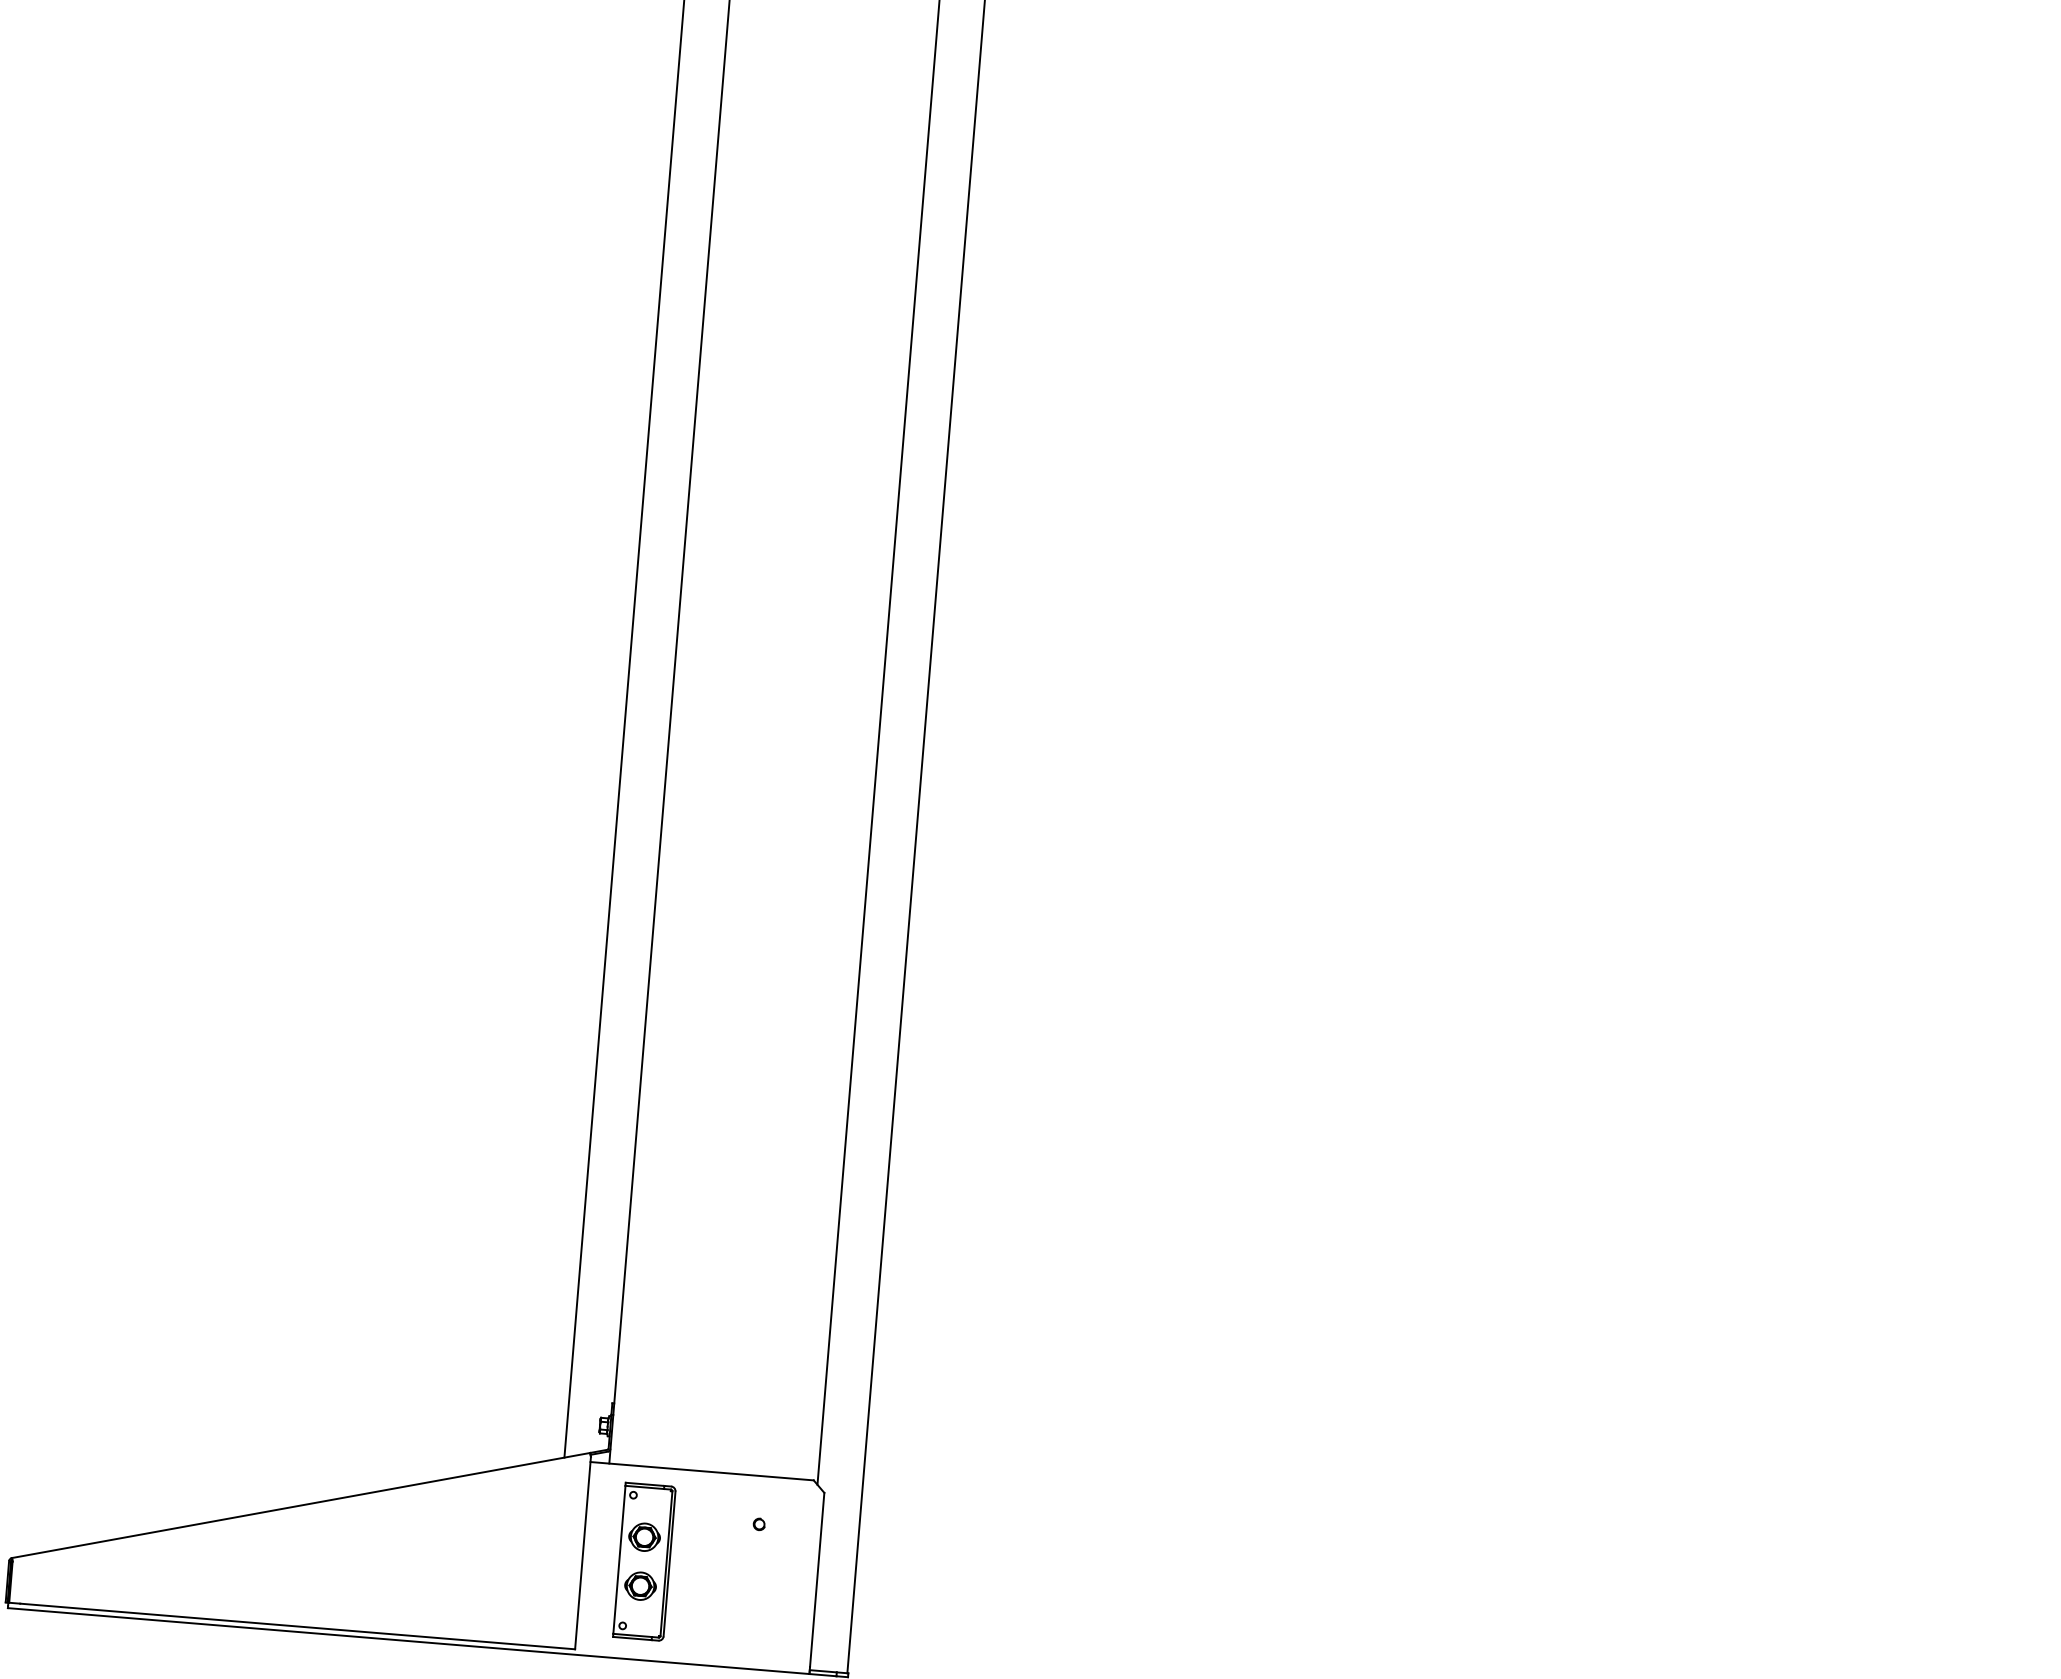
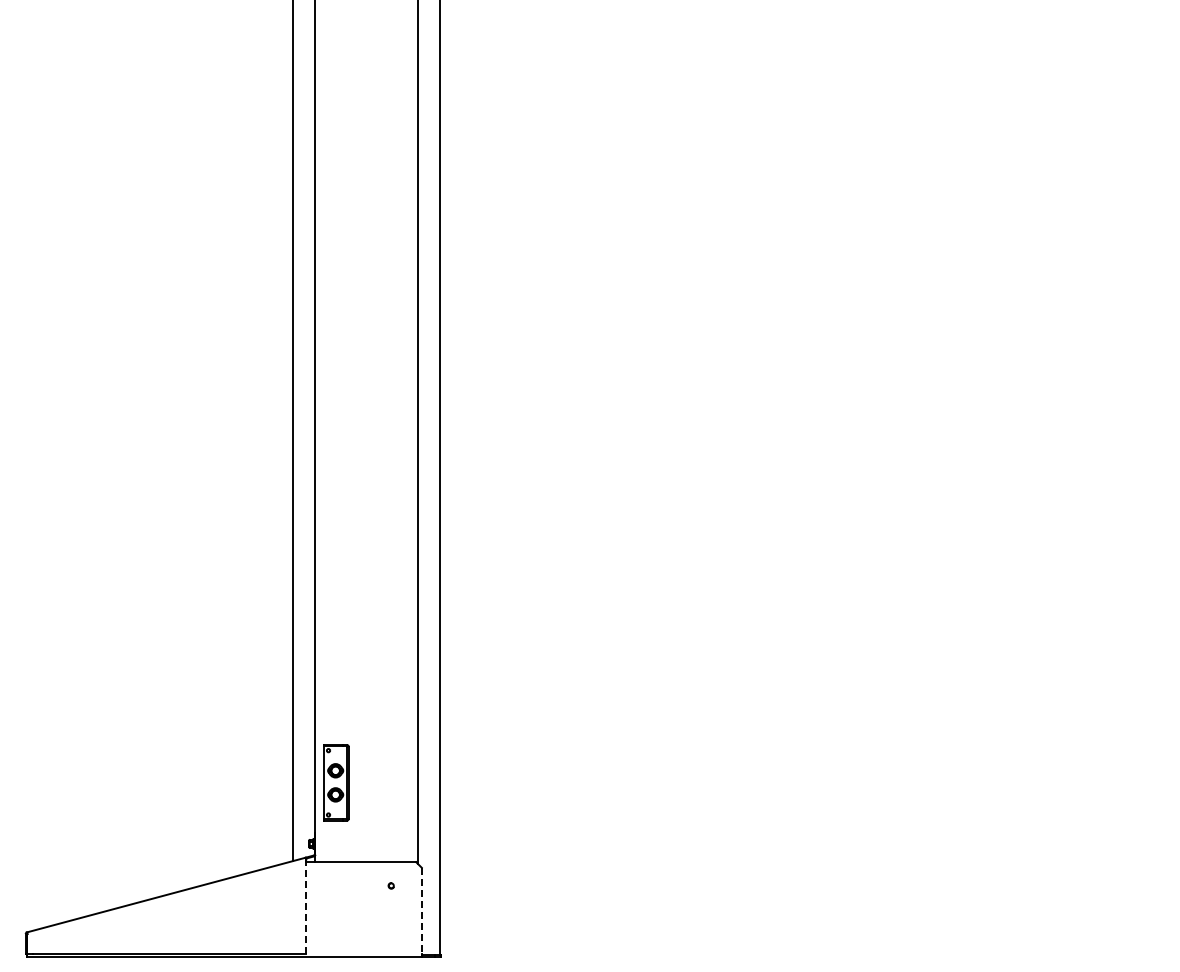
line: (583, 1552) -> (306, 906), solid -> dashed
part: (644, 1561) -> (336, 782), moved
line: (816, 1579) -> (421, 910), solid -> dashed

